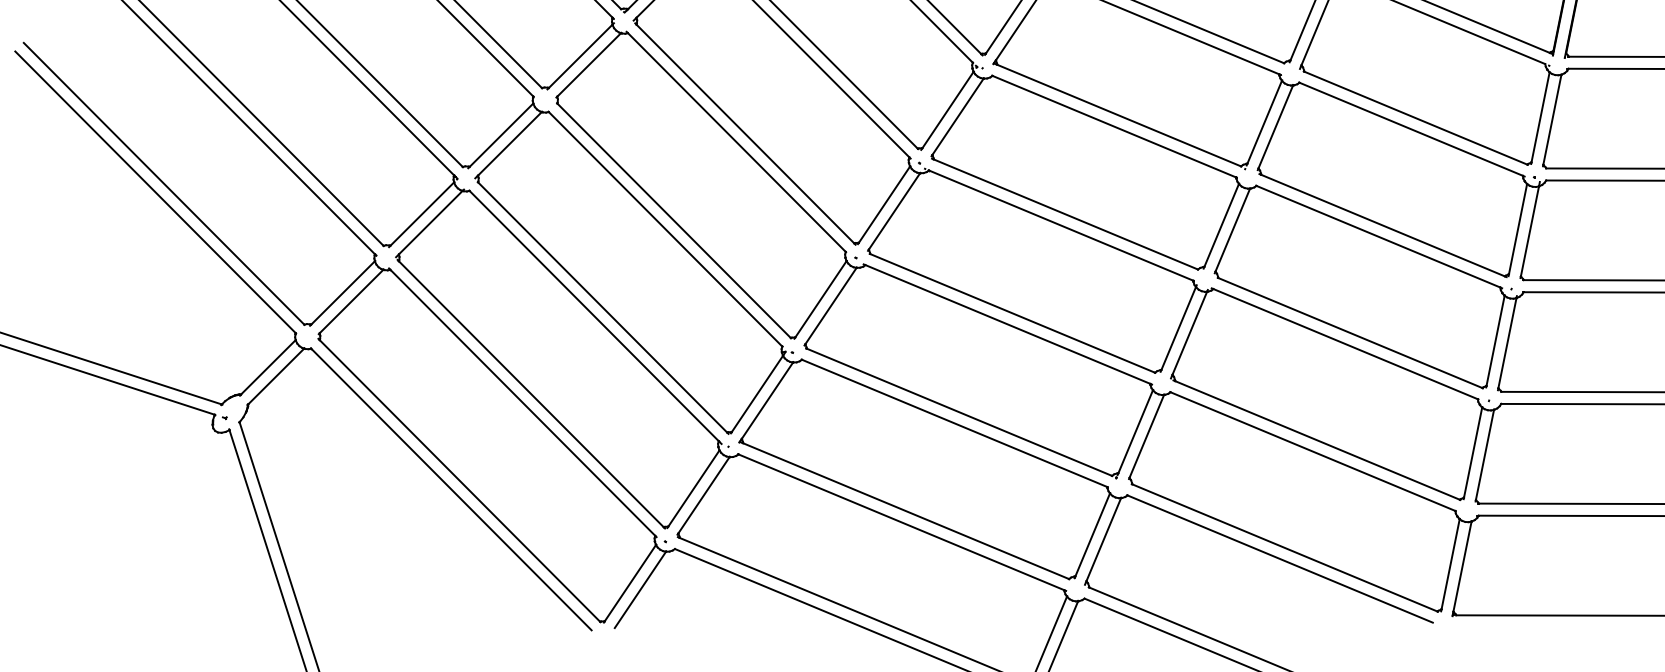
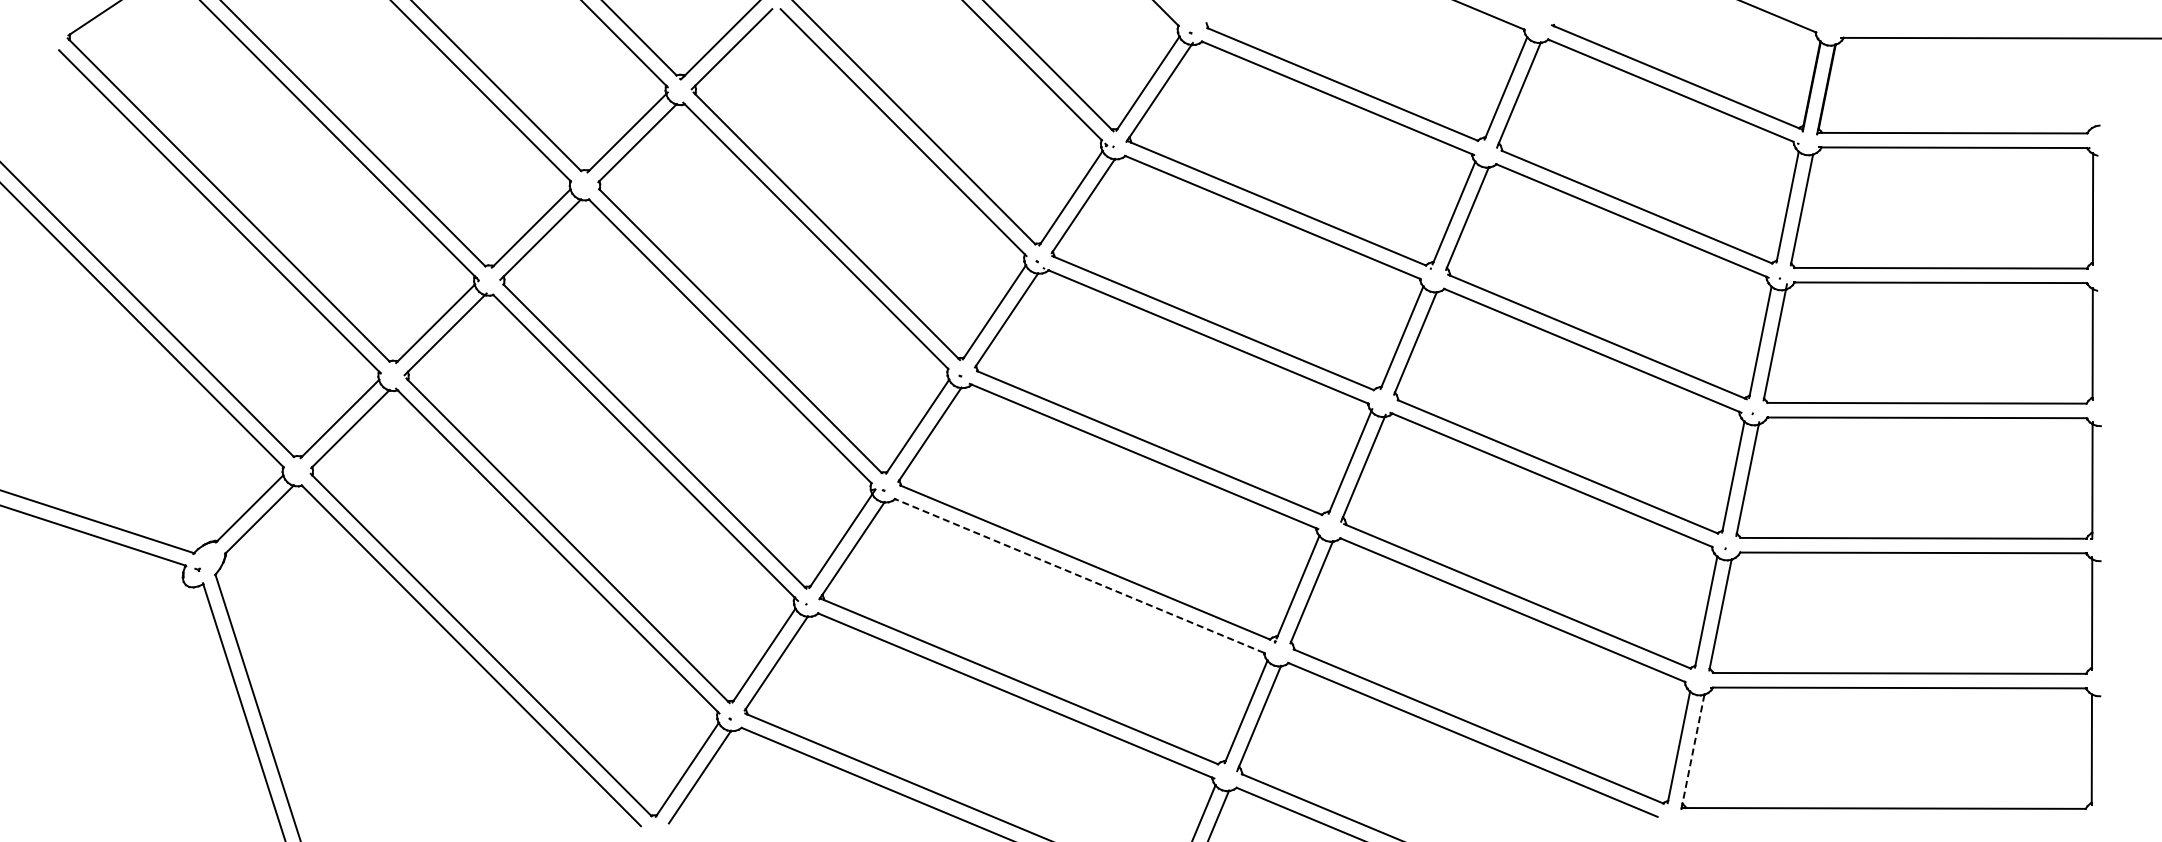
line: (954, 423) -> (1079, 576), solid -> dashed
line: (1462, 566) -> (1693, 749), solid -> dashed

